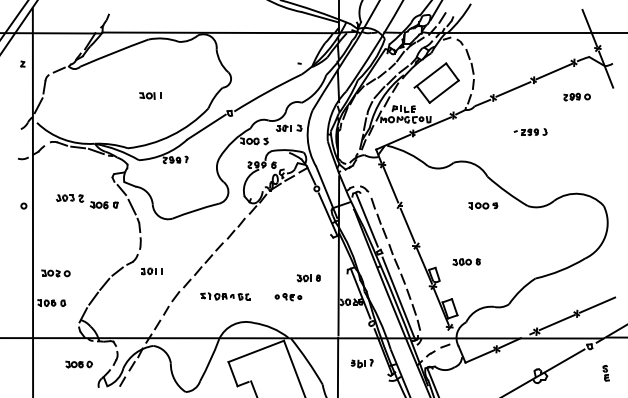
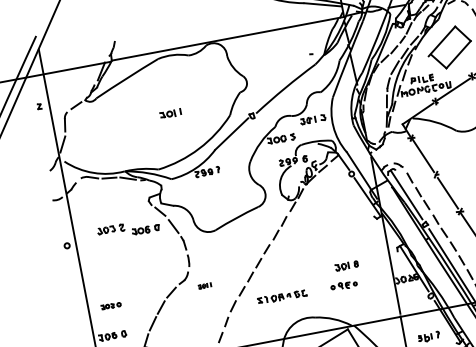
part: (151, 271) -> (204, 286), size x0.6
part: (55, 273) -> (110, 306), size x0.7
part: (308, 278) -> (346, 266), moved

